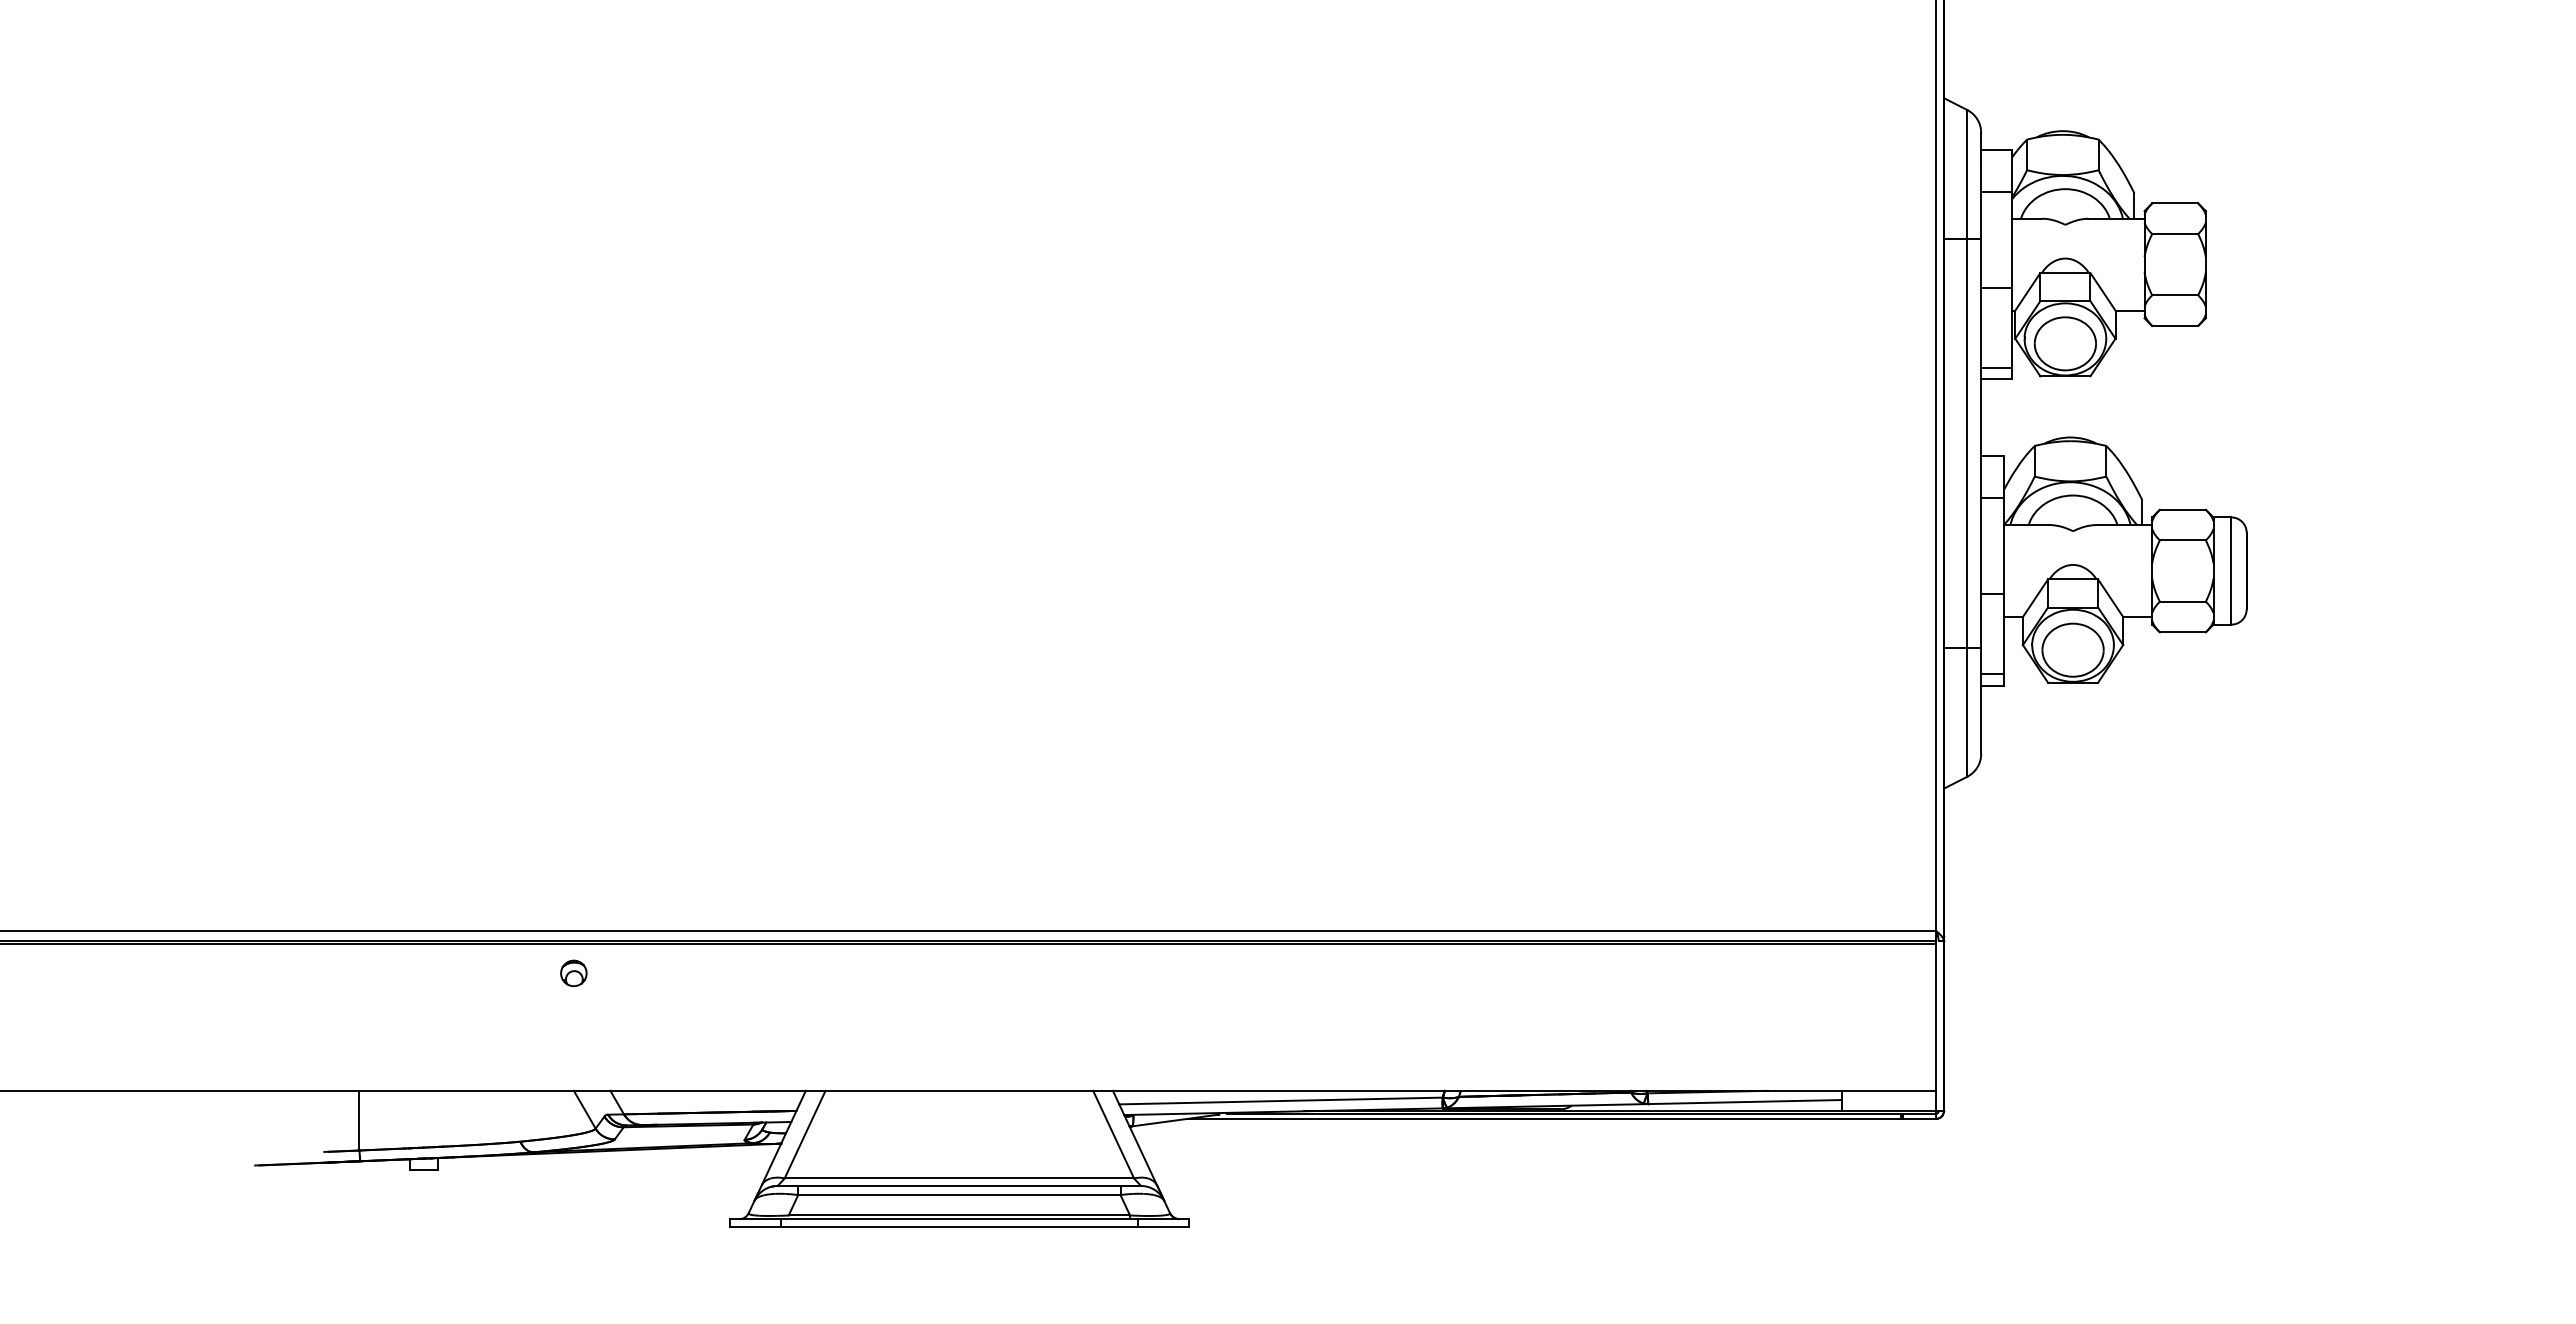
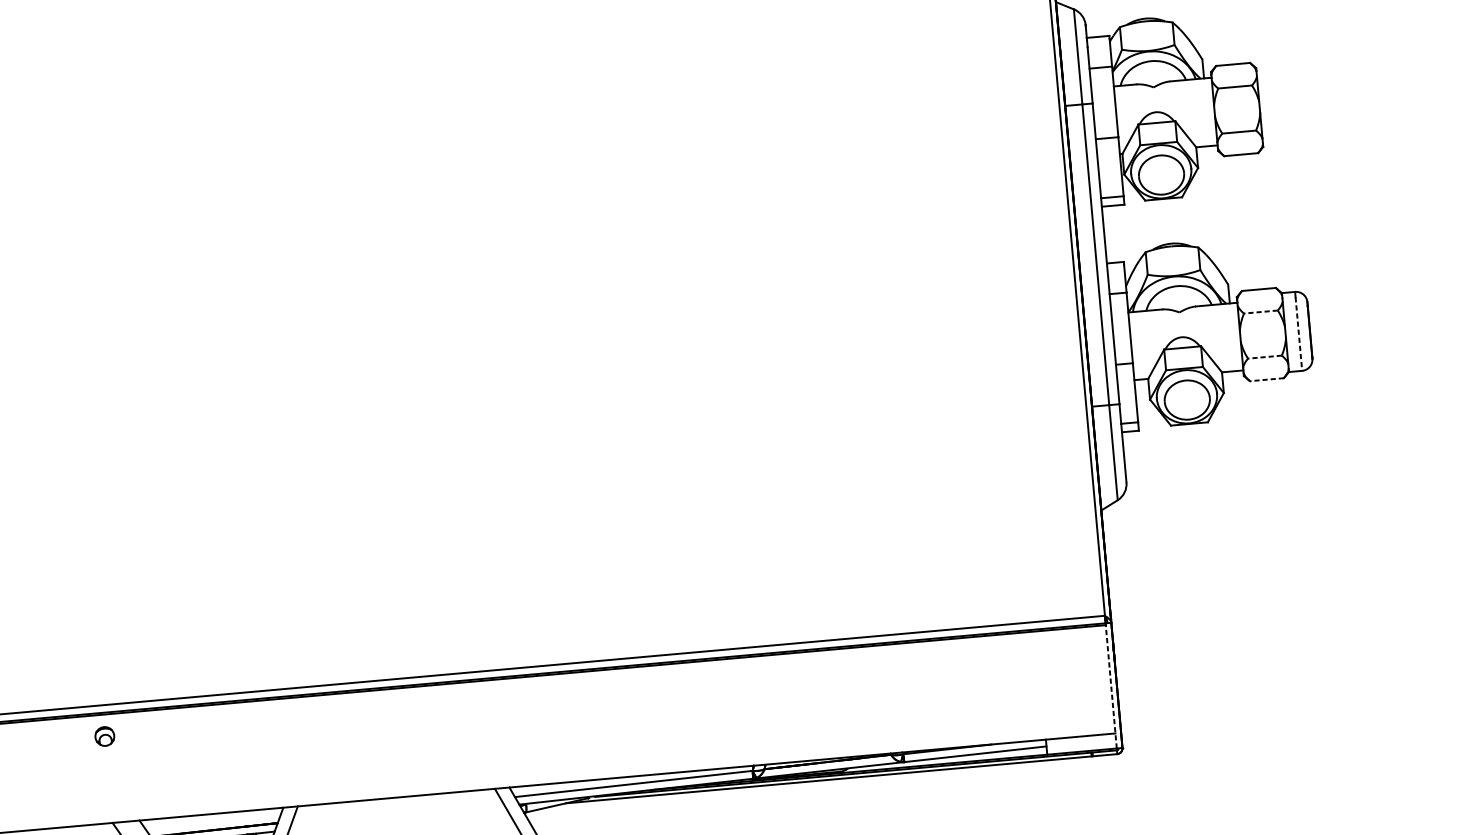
line: (2182, 540) -> (1260, 312), solid -> dashed
line: (2231, 575) -> (1299, 334), solid -> dashed
line: (2182, 601) -> (1264, 357), solid -> dashed
line: (2182, 632) -> (1266, 379), solid -> dashed
line: (1936, 1027) -> (1111, 686), solid -> dashed

